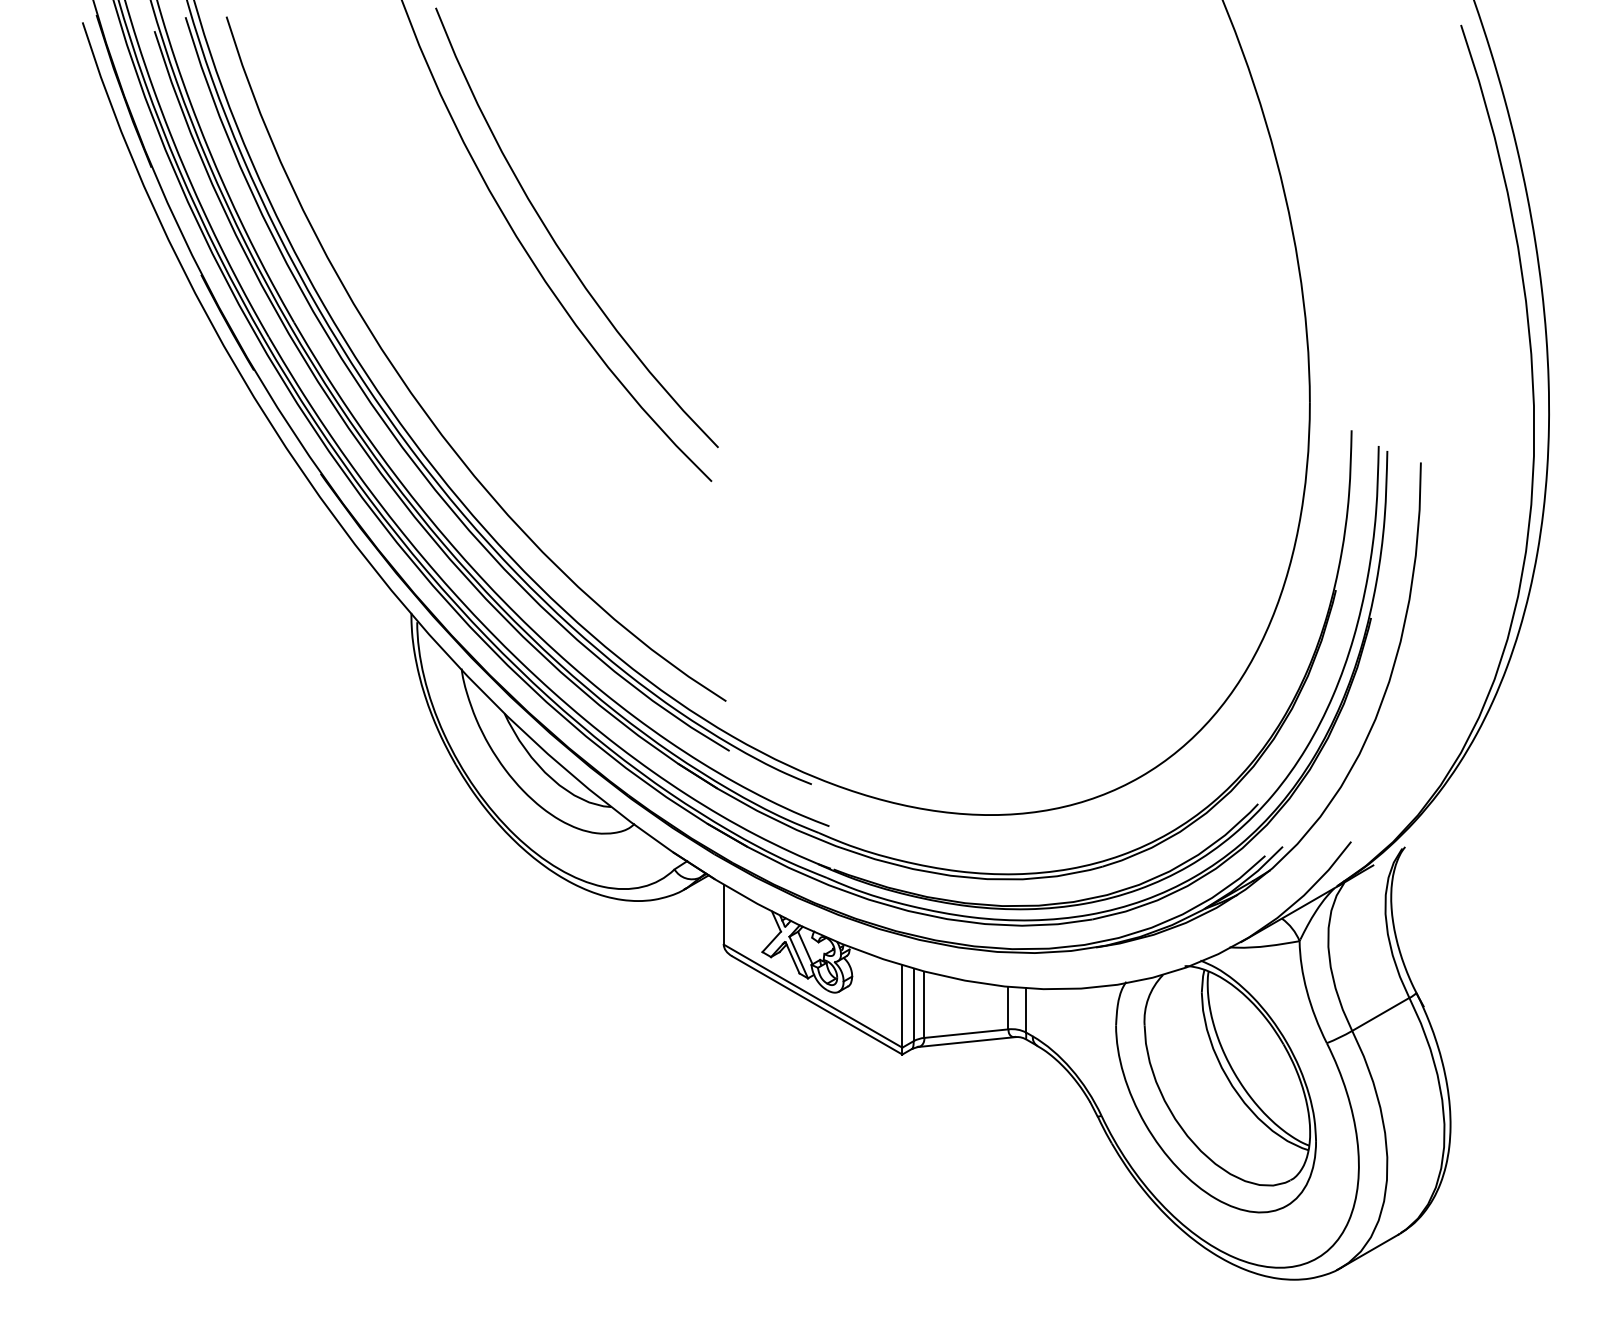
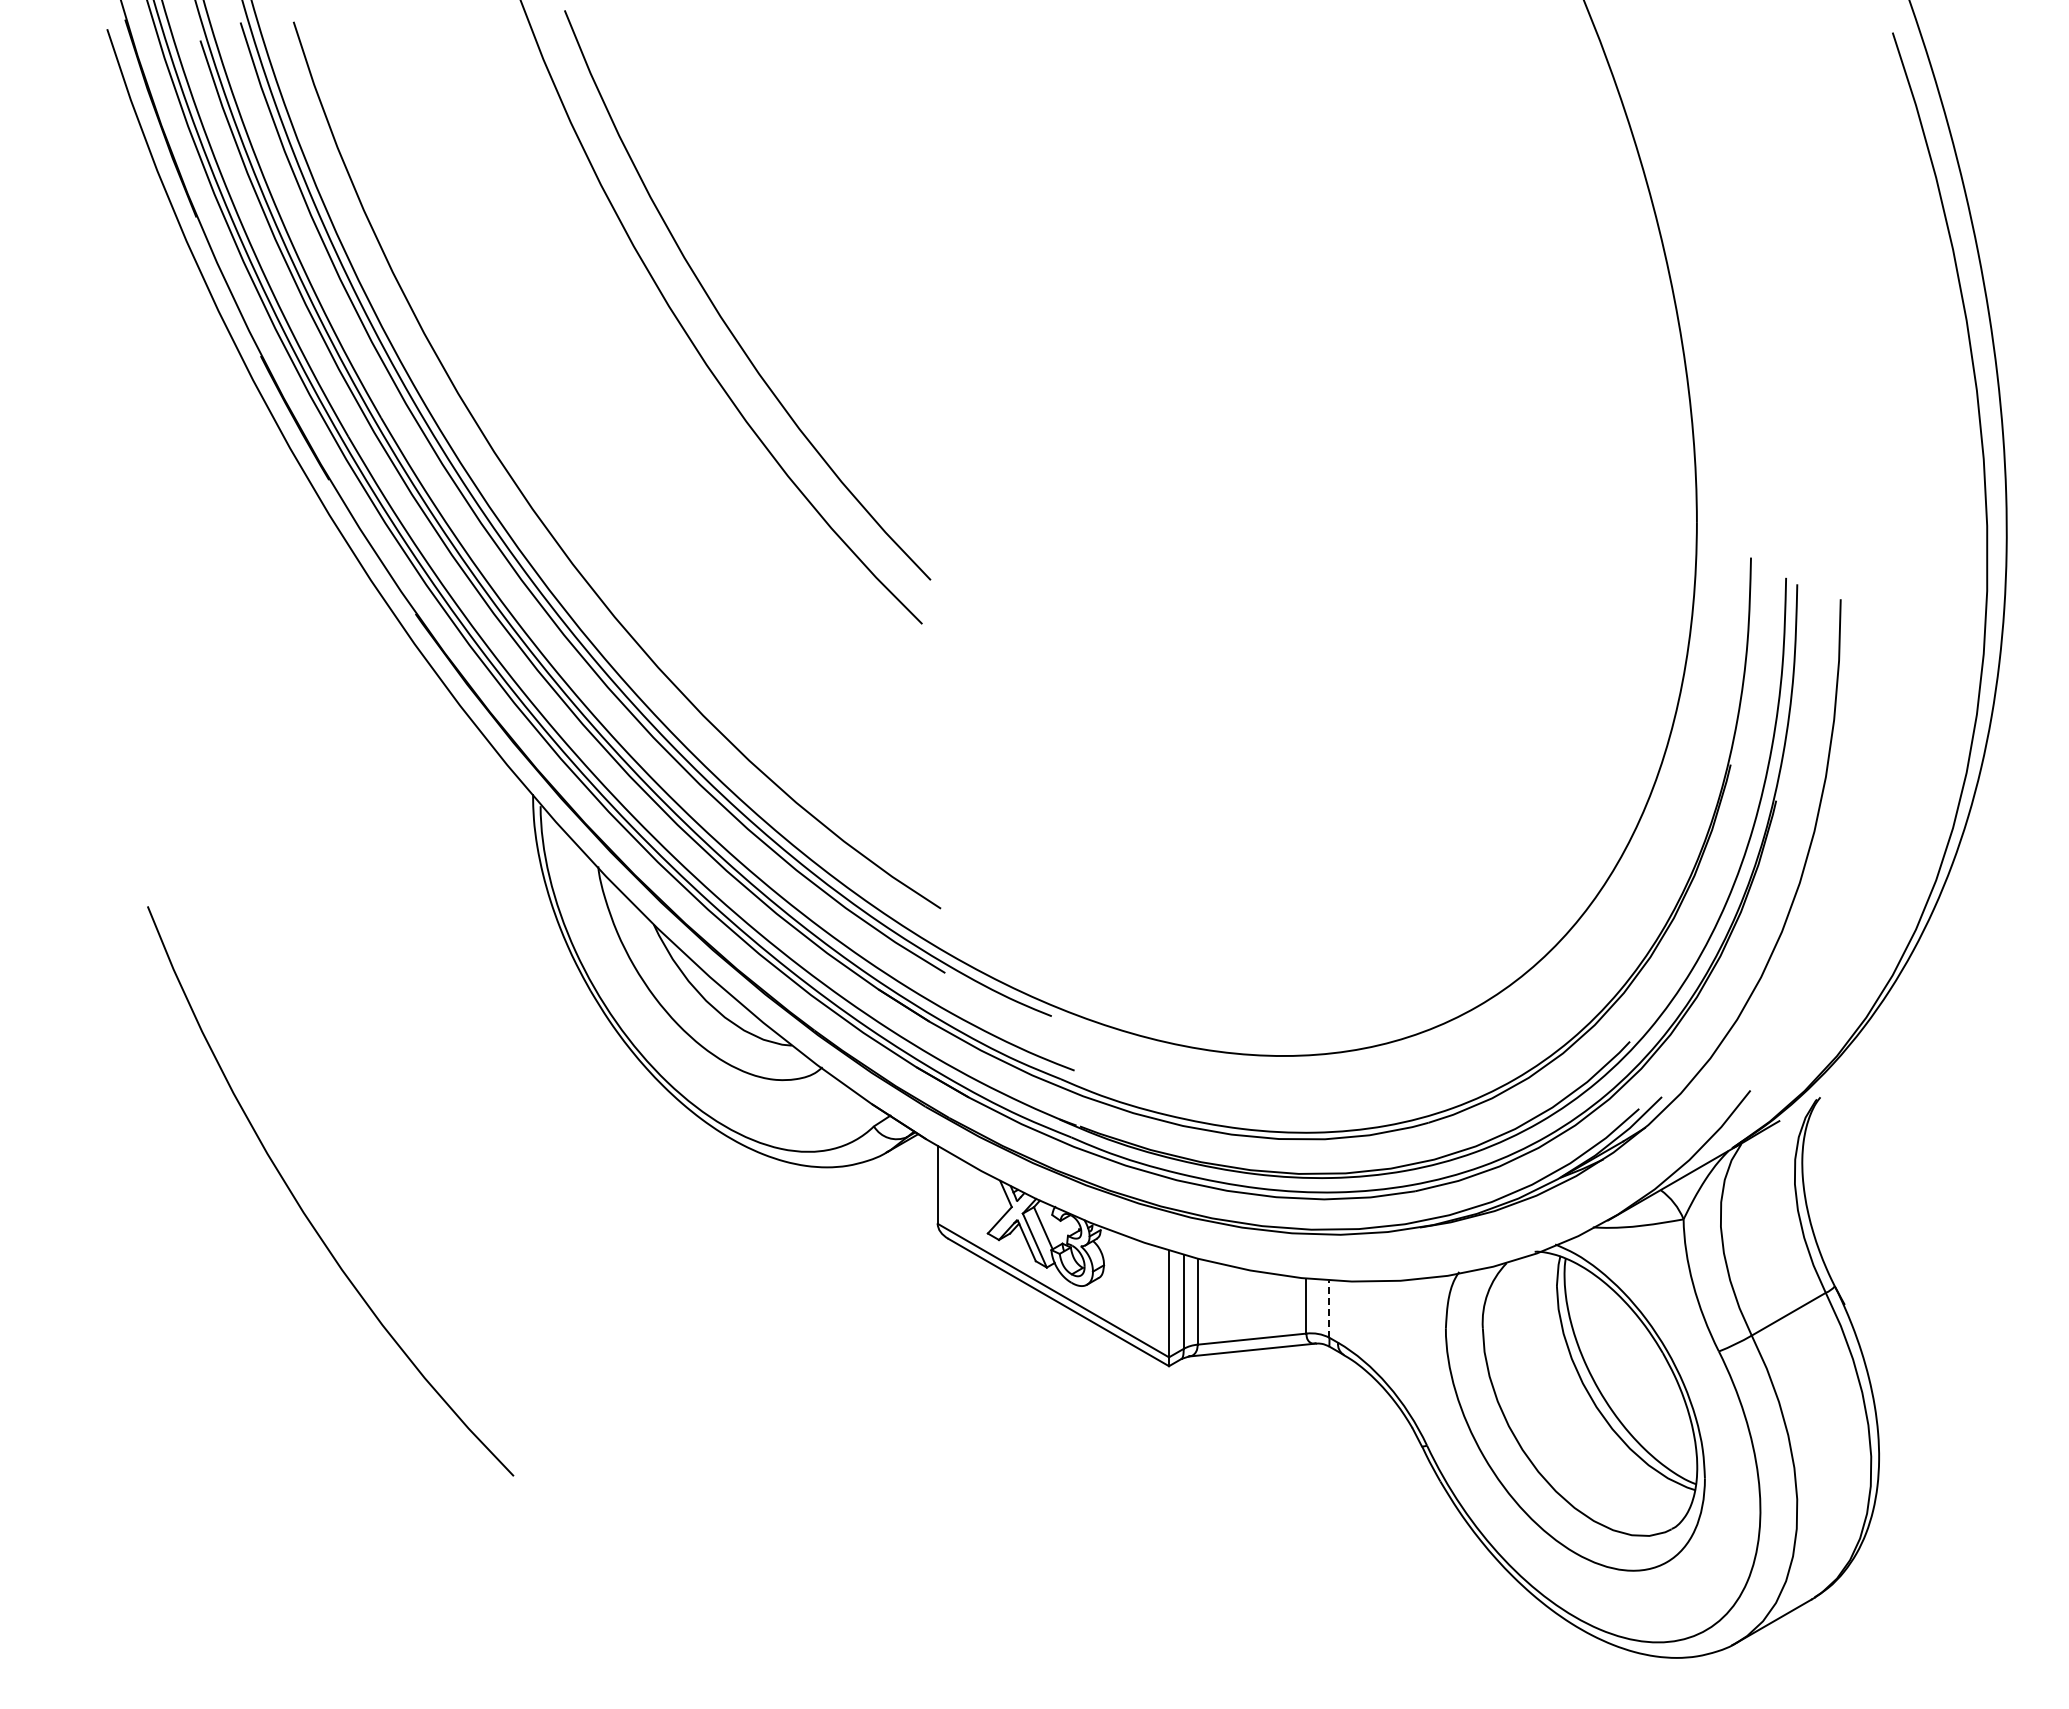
curve: (233, 932) -> (302, 1208), added
line: (1026, 1010) -> (1329, 1309), solid -> dashed

